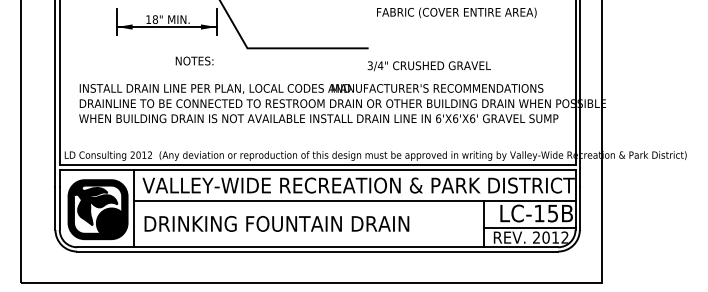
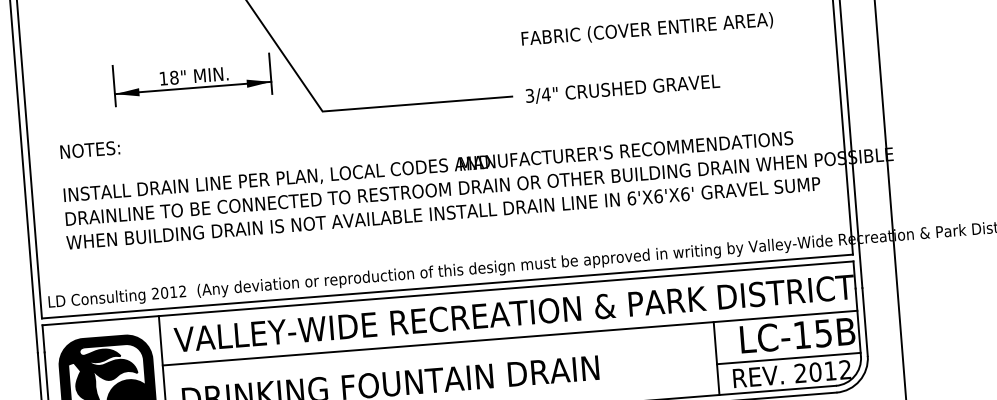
text: (194, 60) -> (89, 149), moved
text: (428, 65) -> (621, 88), moved

